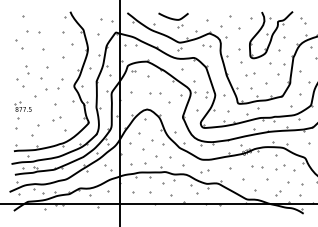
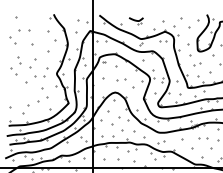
part: (173, 20) -> (136, 21), size x0.6
part: (22, 110) -> (15, 93), removed
part: (56, 118) -> (42, 99), size x1.6

